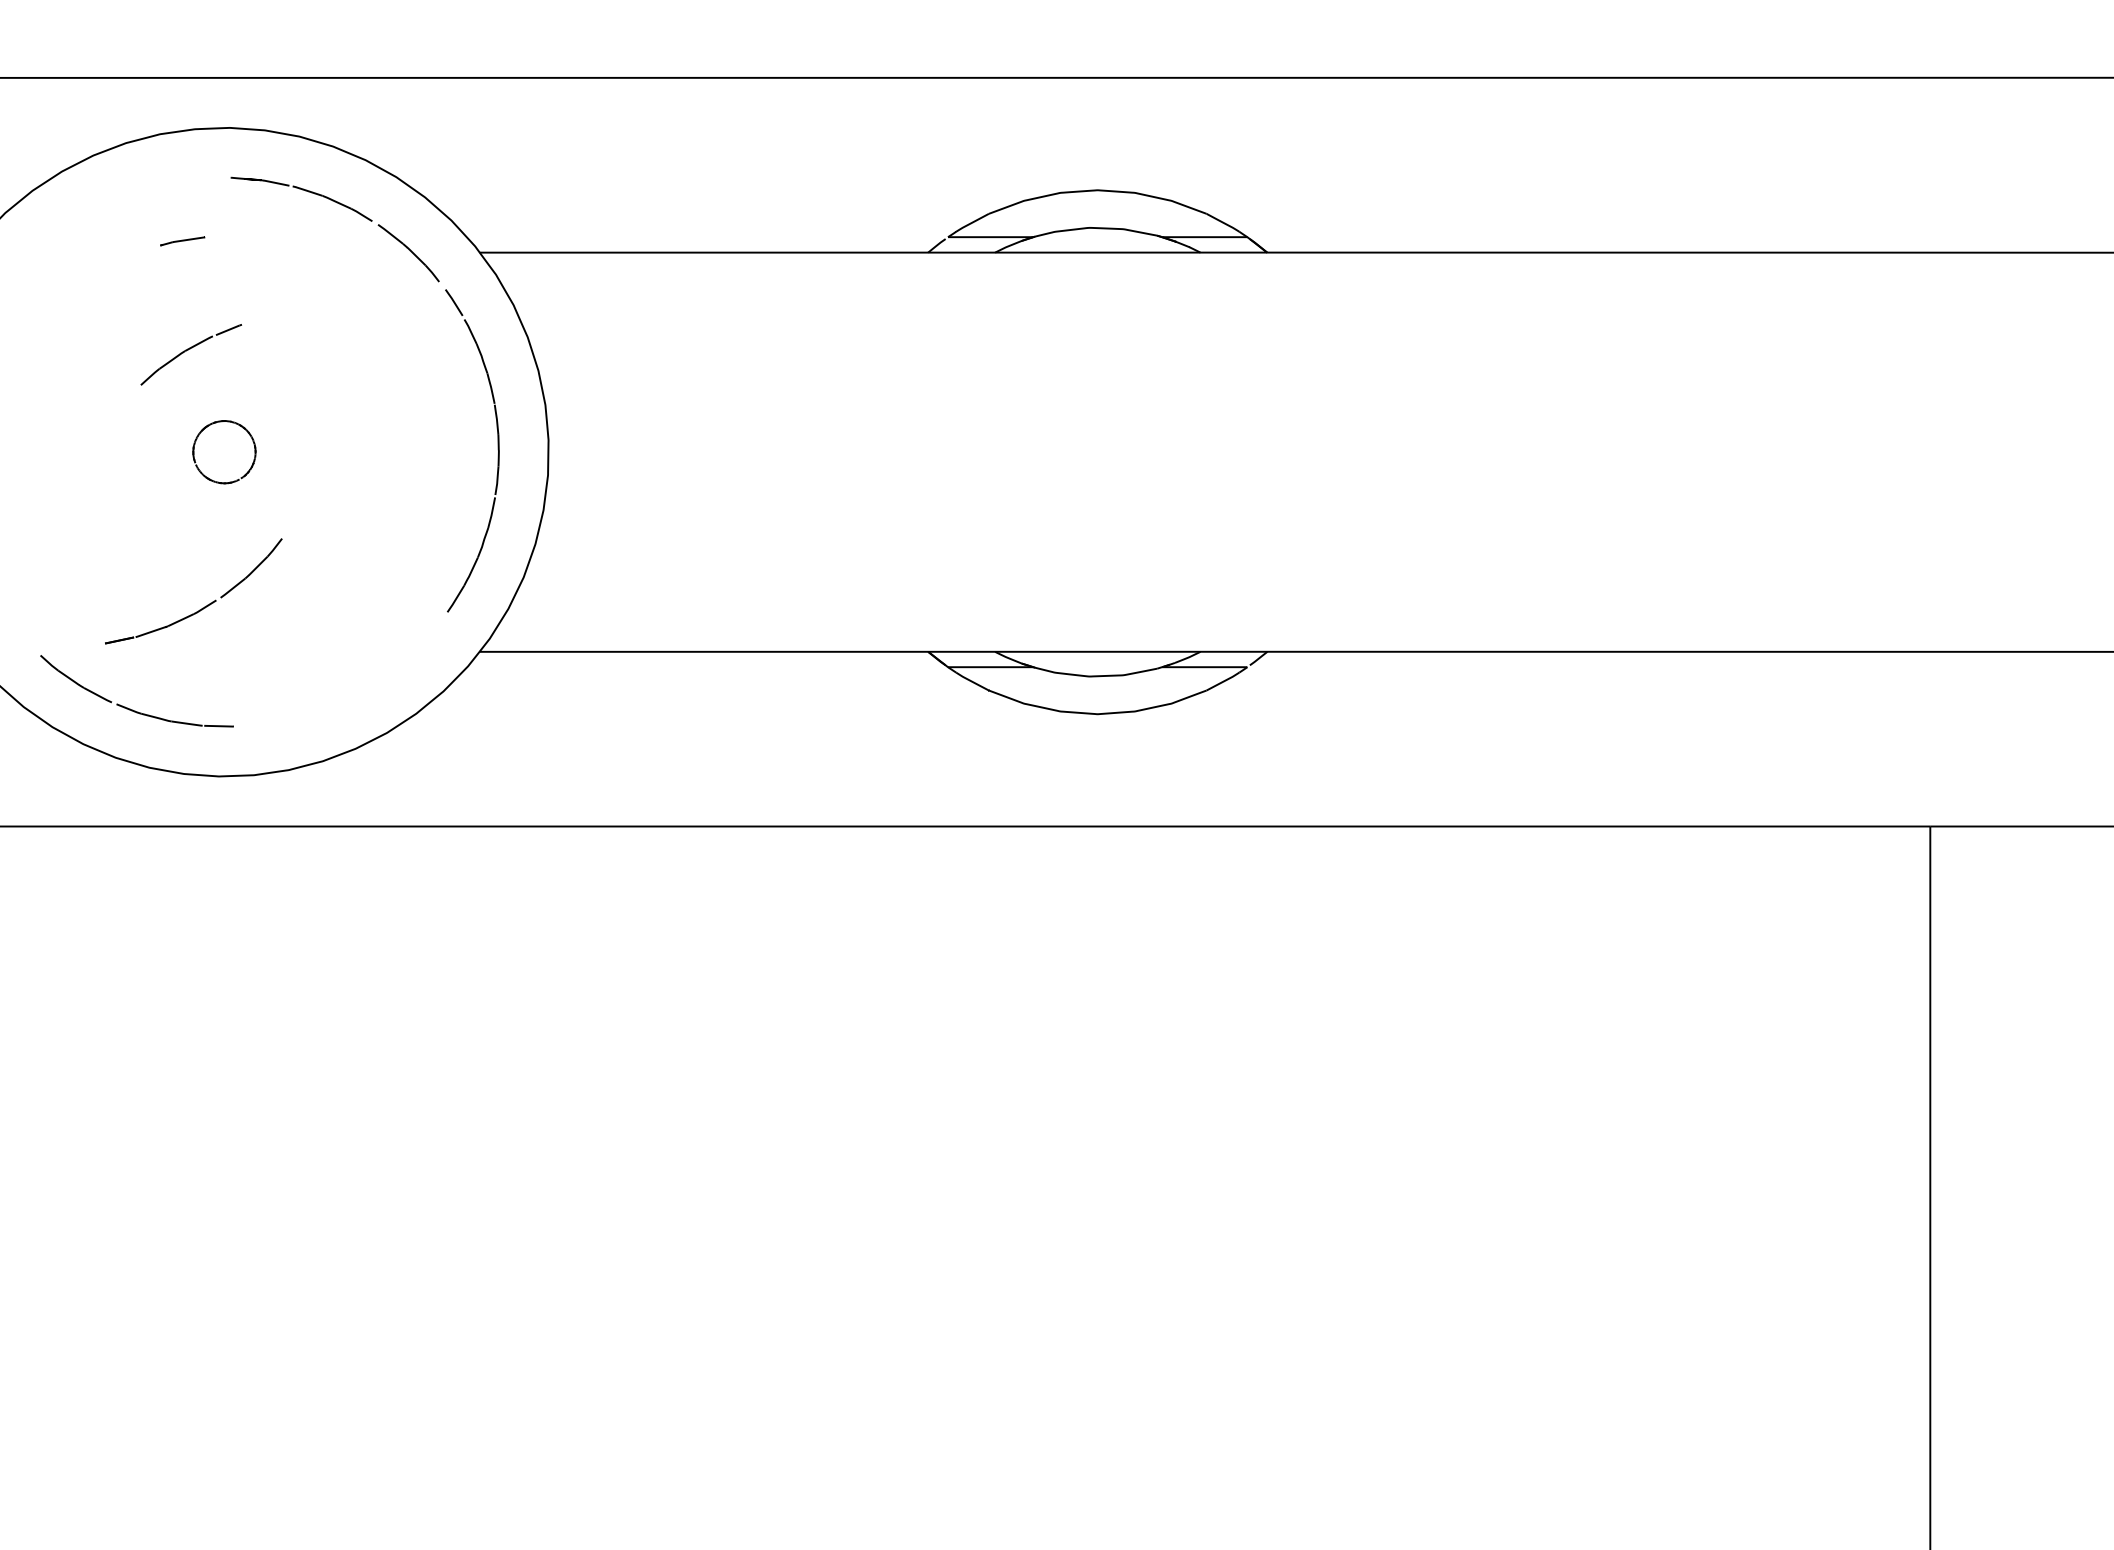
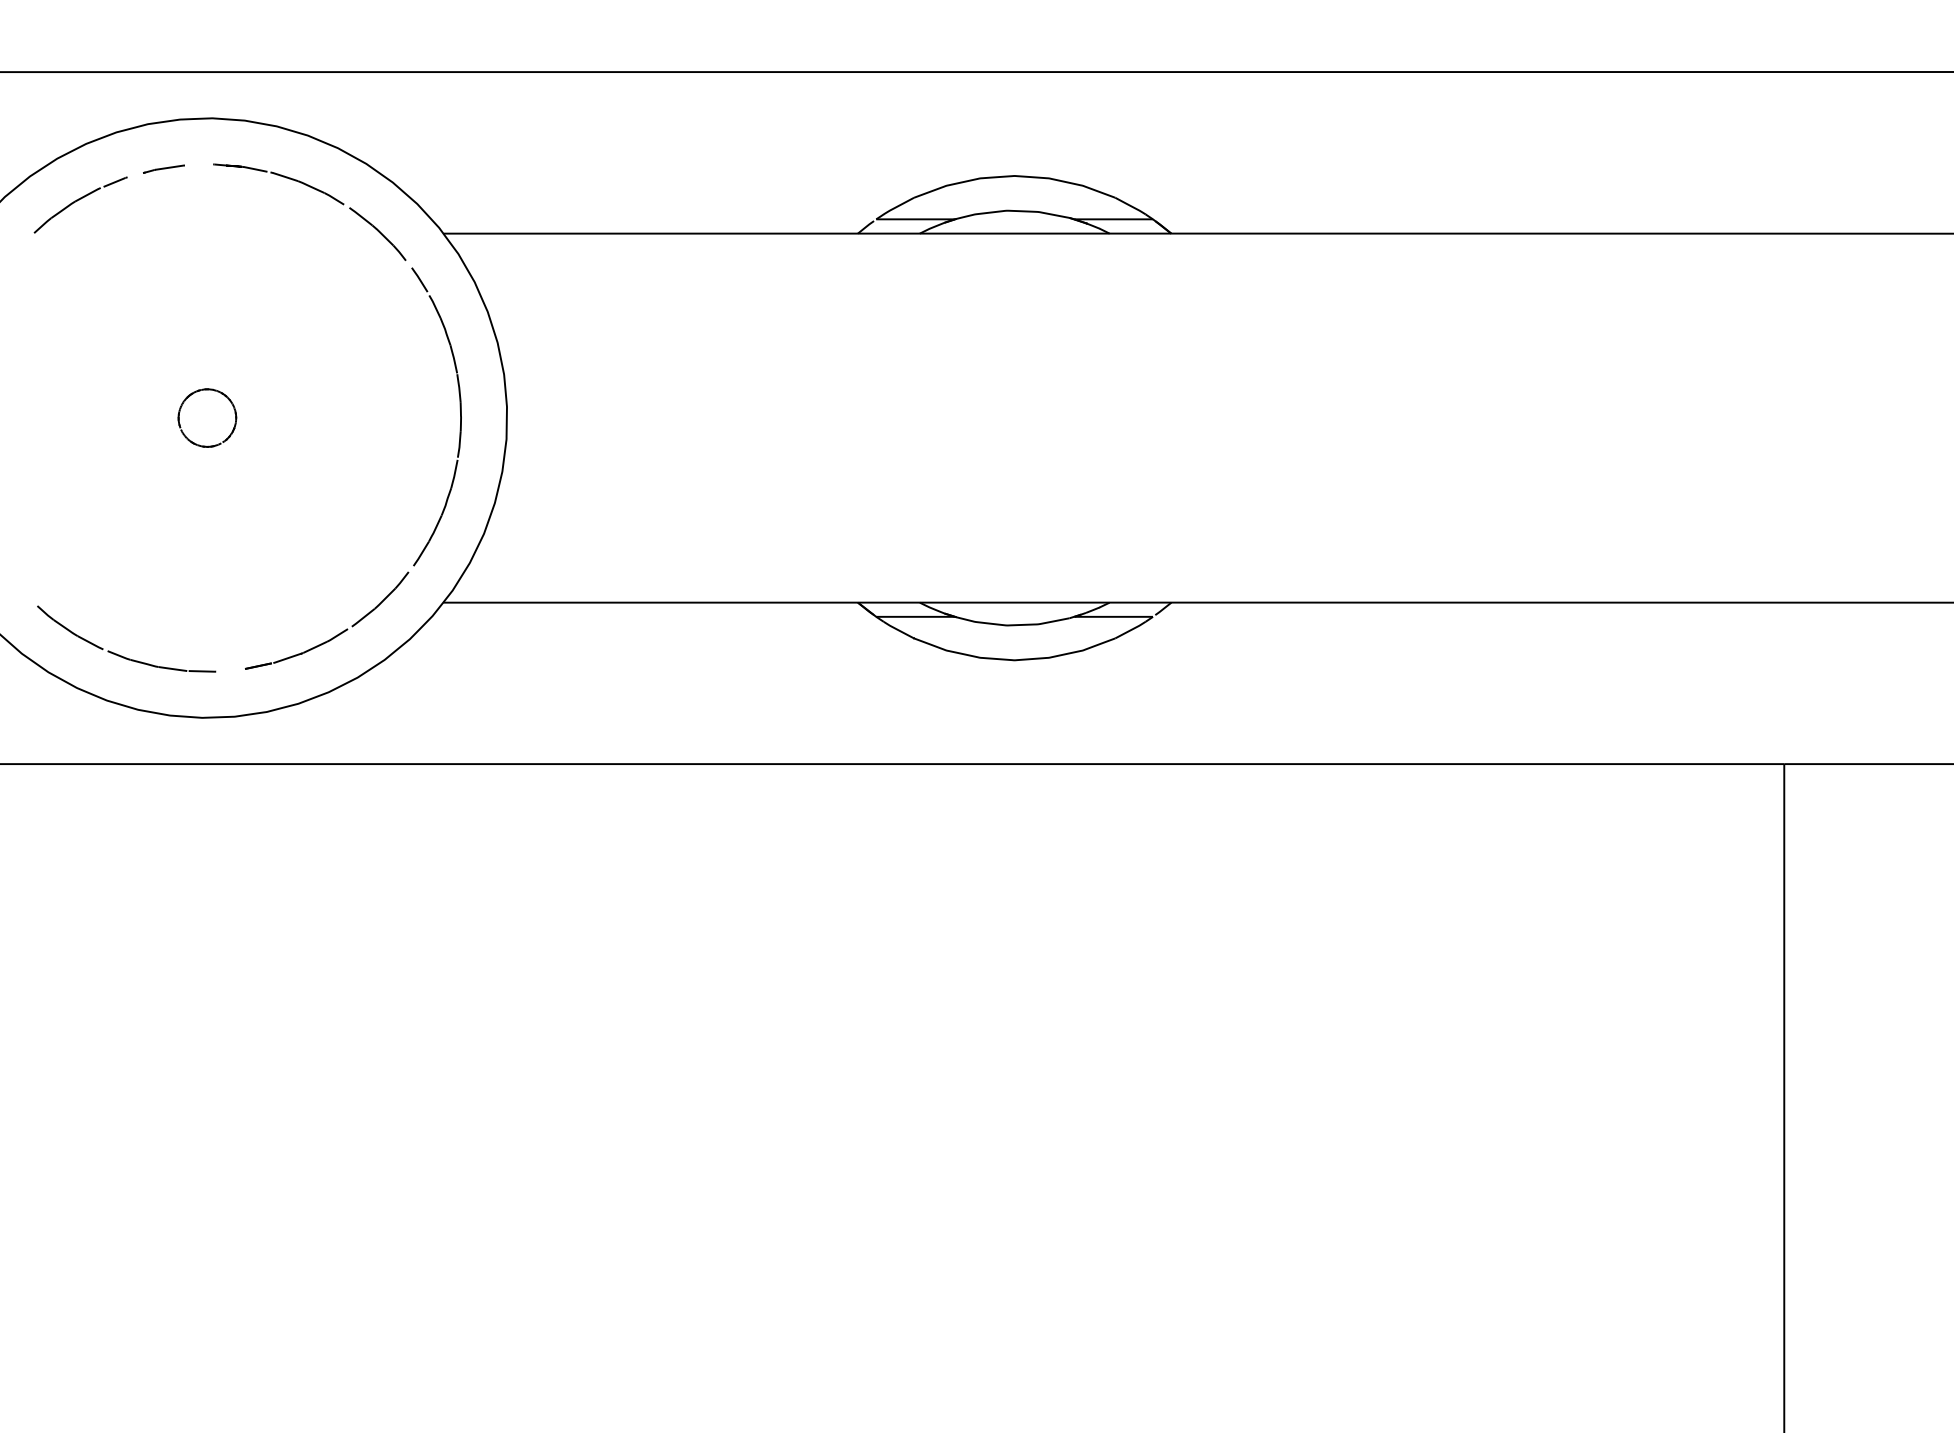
line: (182, 240) -> (163, 168), moved
part: (191, 354) -> (80, 204), moved
part: (202, 607) -> (335, 635), moved

